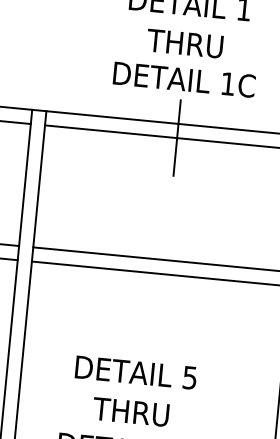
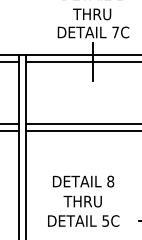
text: (227, 83) -> (115, 32), 1C -> 7C
text: (189, 377) -> (110, 181), 5 -> 8

